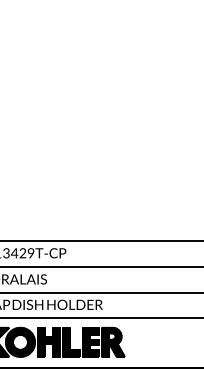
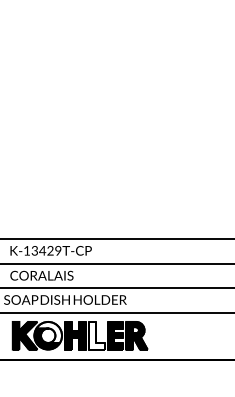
fill: (21, 337) -> (49, 331), removed
fill: (71, 342) -> (96, 335), removed

